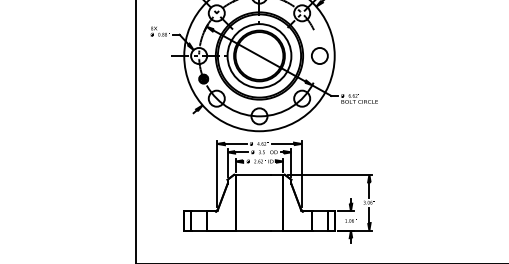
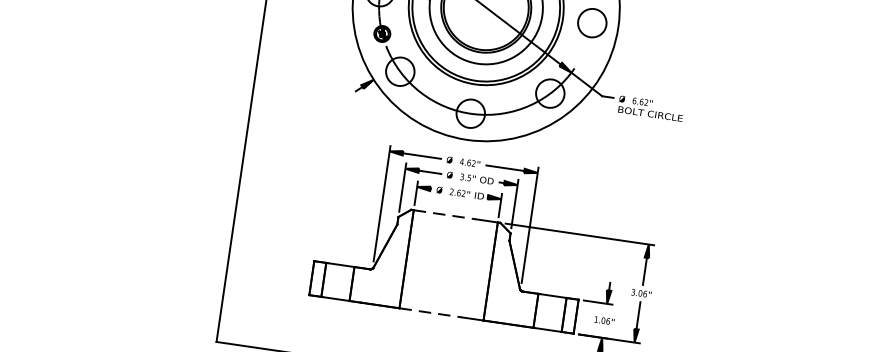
line: (253, 174) -> (445, 214), solid -> dashed
line: (253, 230) -> (431, 312), solid -> dashed

